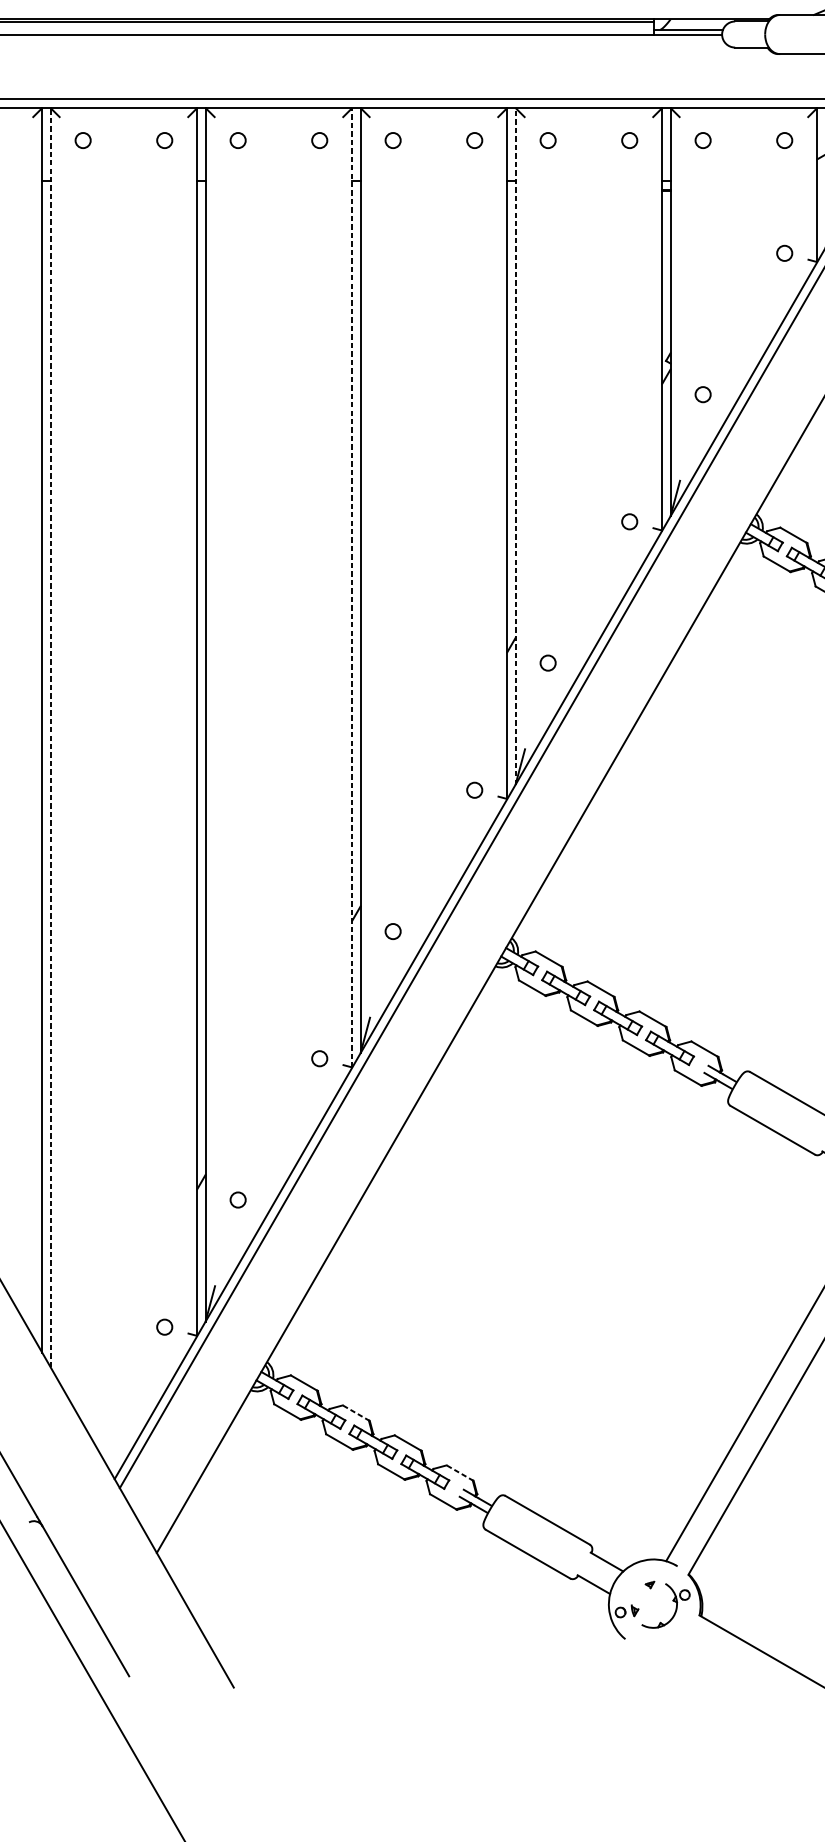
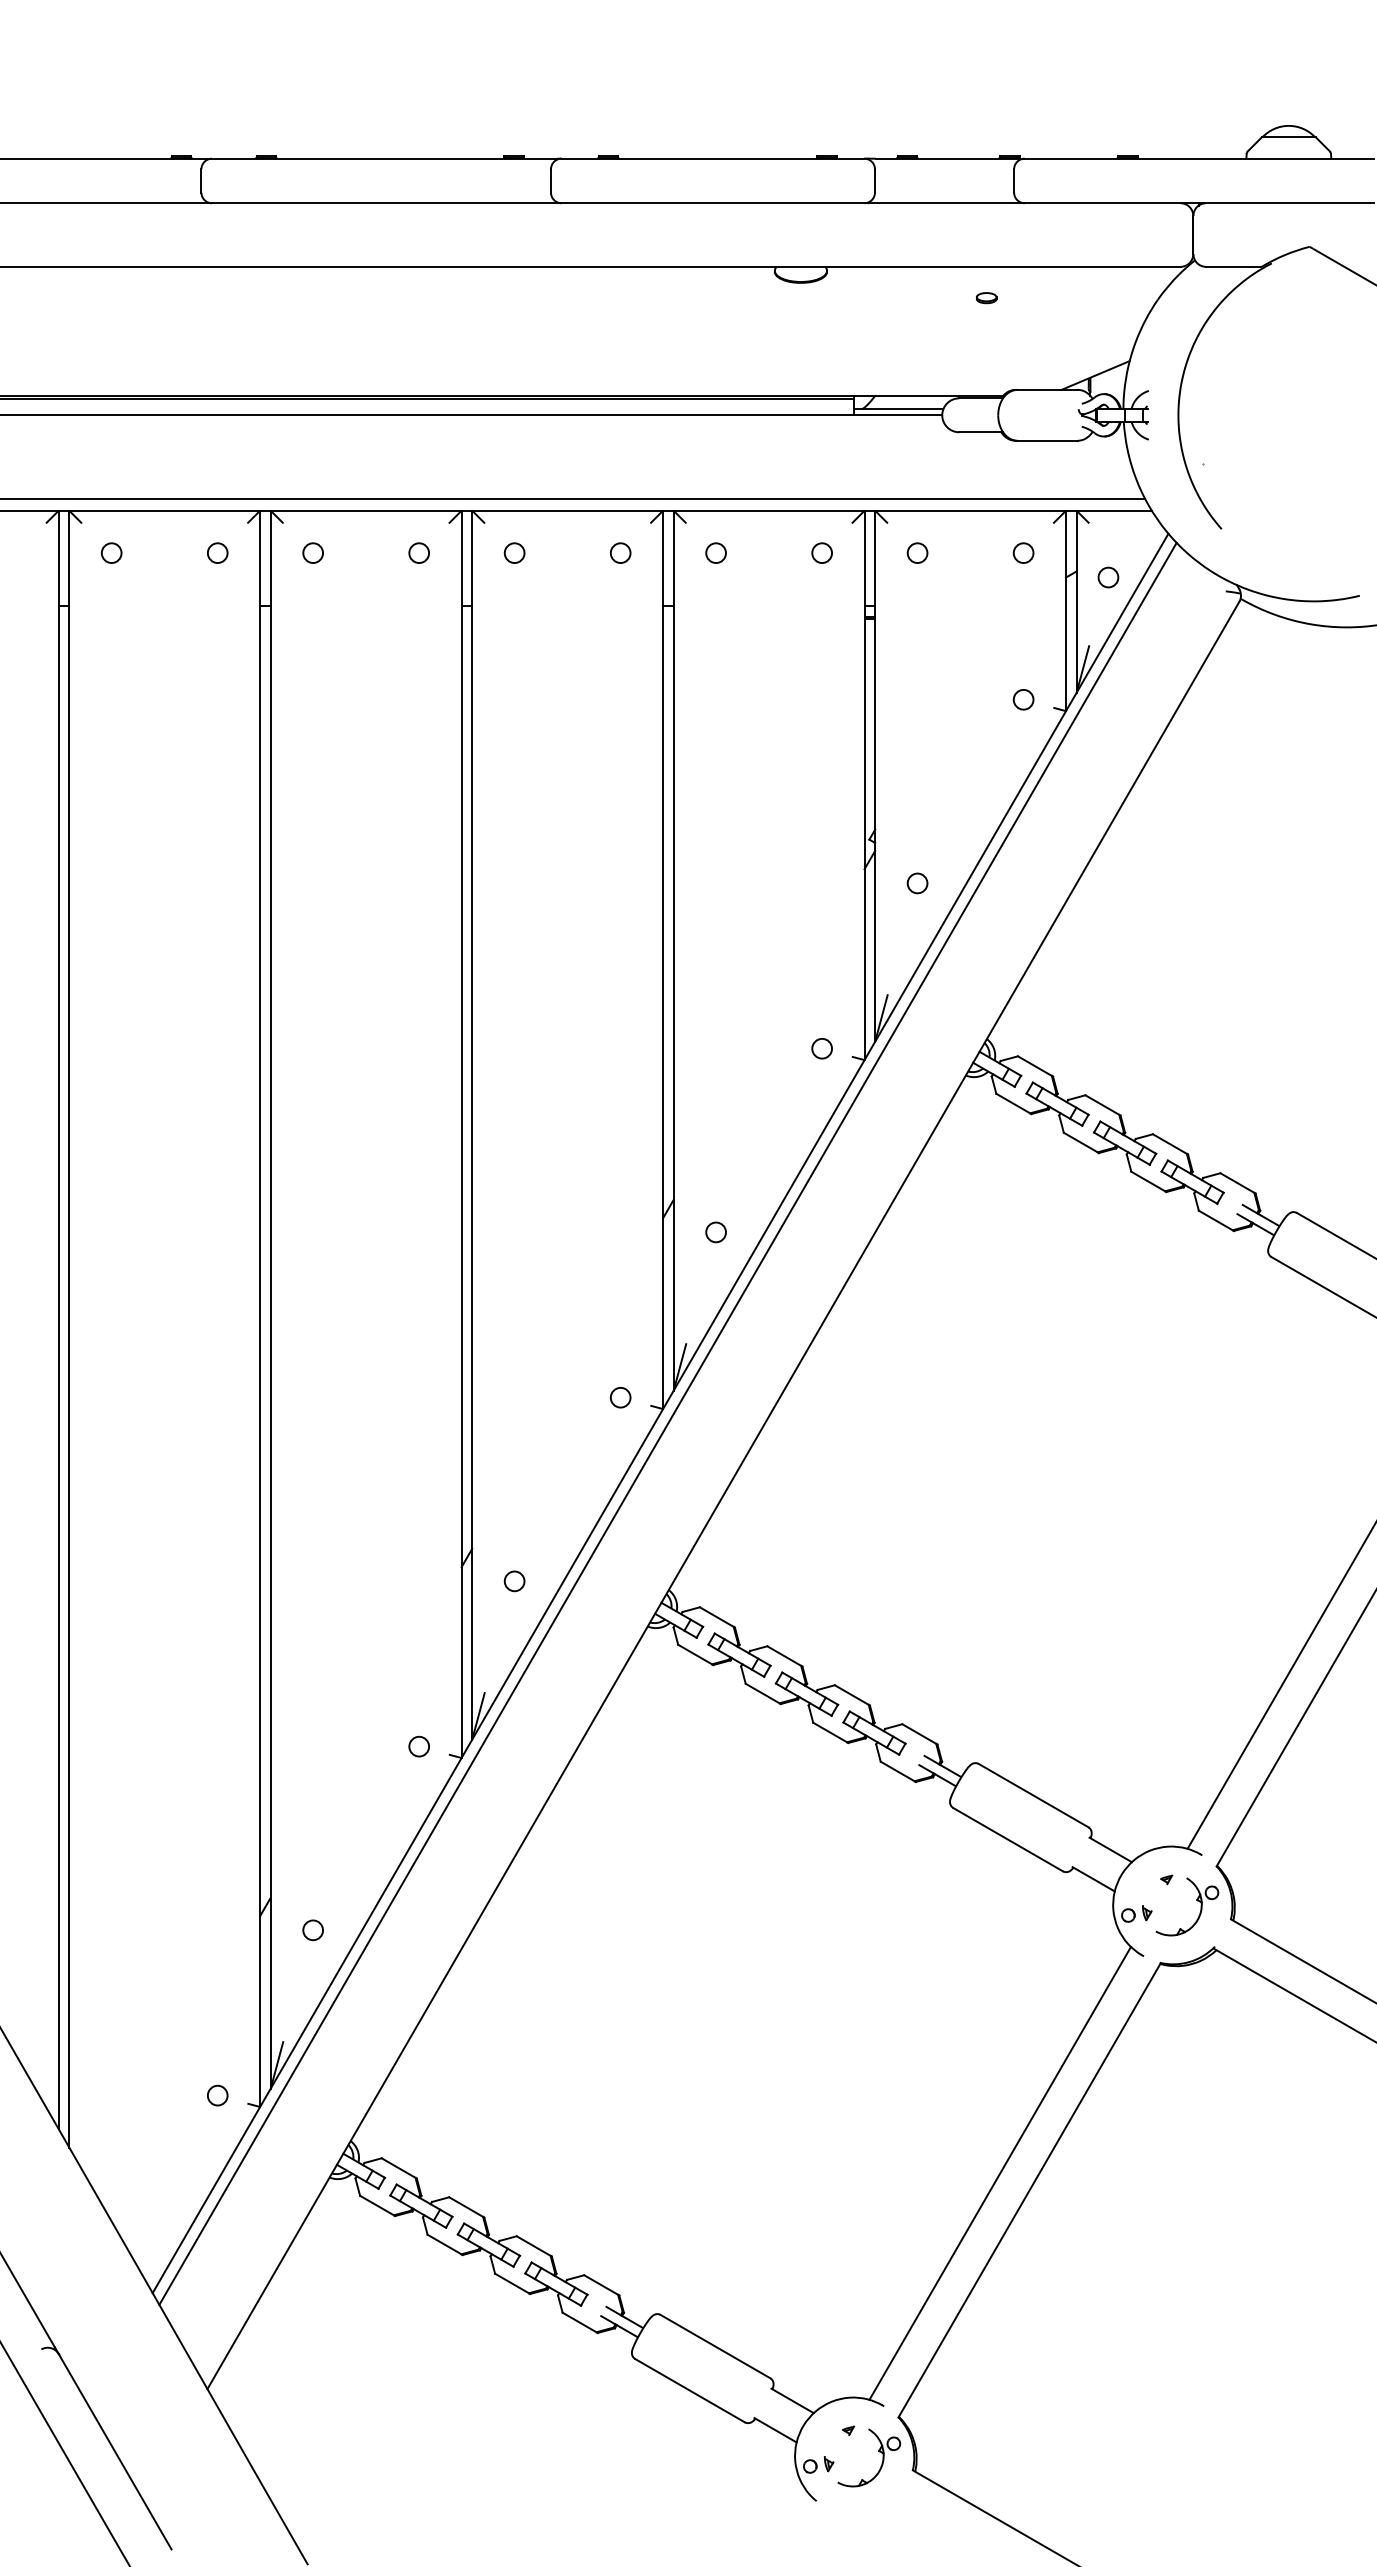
line: (515, 446) -> (673, 950), dashed -> solid
line: (352, 587) -> (461, 1134), dashed -> solid
line: (50, 737) -> (69, 1328), dashed -> solid
line: (356, 1413) -> (466, 2207), dashed -> solid
line: (459, 1473) -> (601, 2285), dashed -> solid

